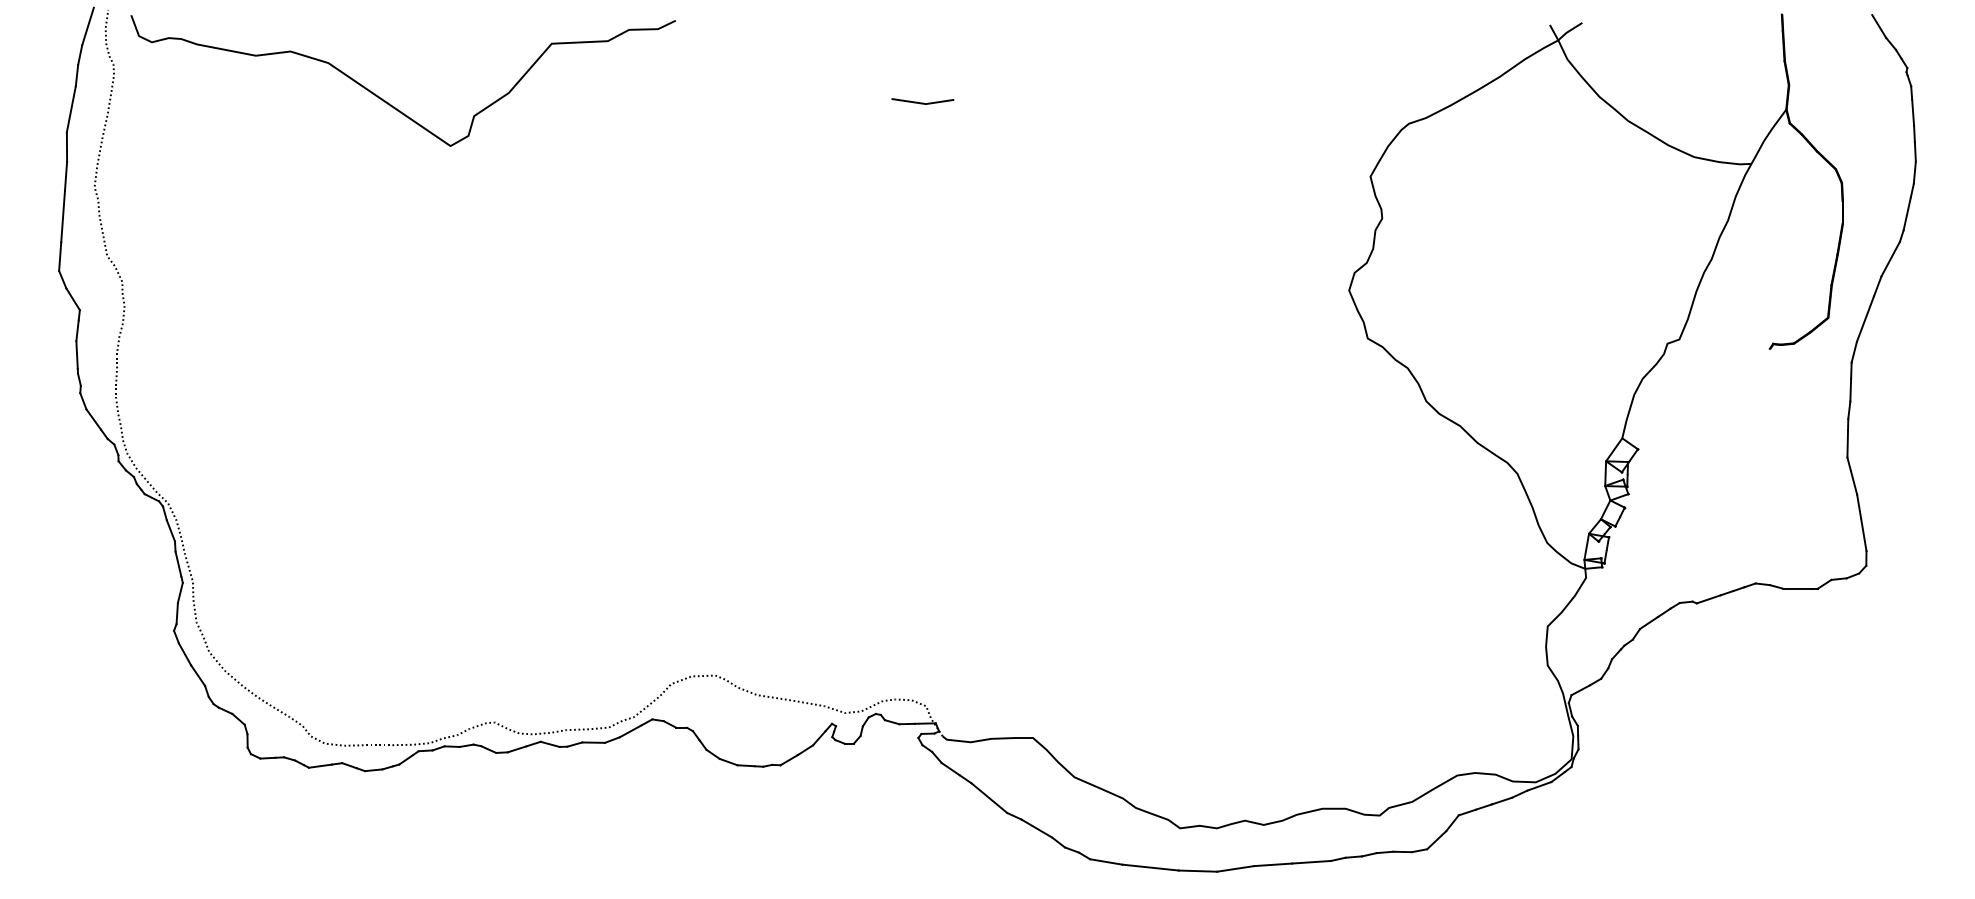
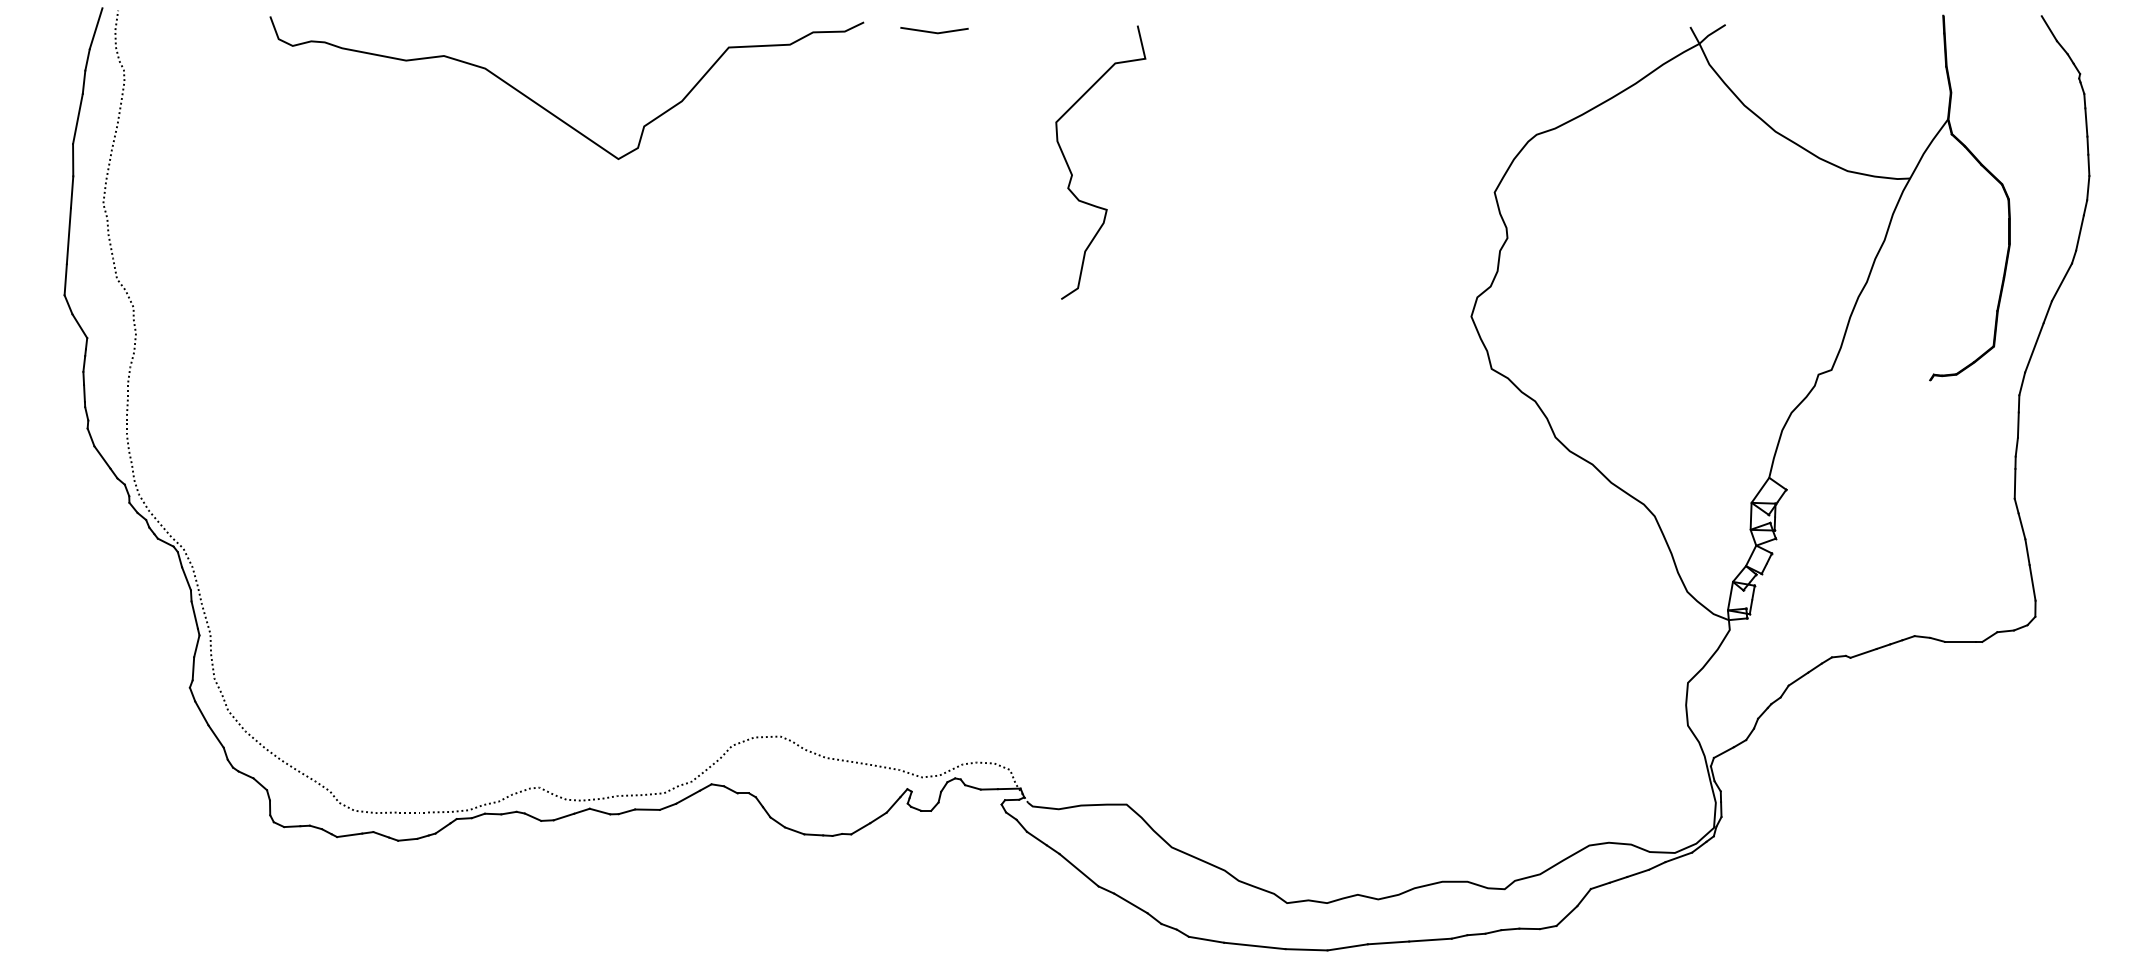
curve: (388, 102) -> (550, 111), moved
line: (922, 102) -> (934, 31), moved
curve: (982, 156) -> (1071, 170), added

